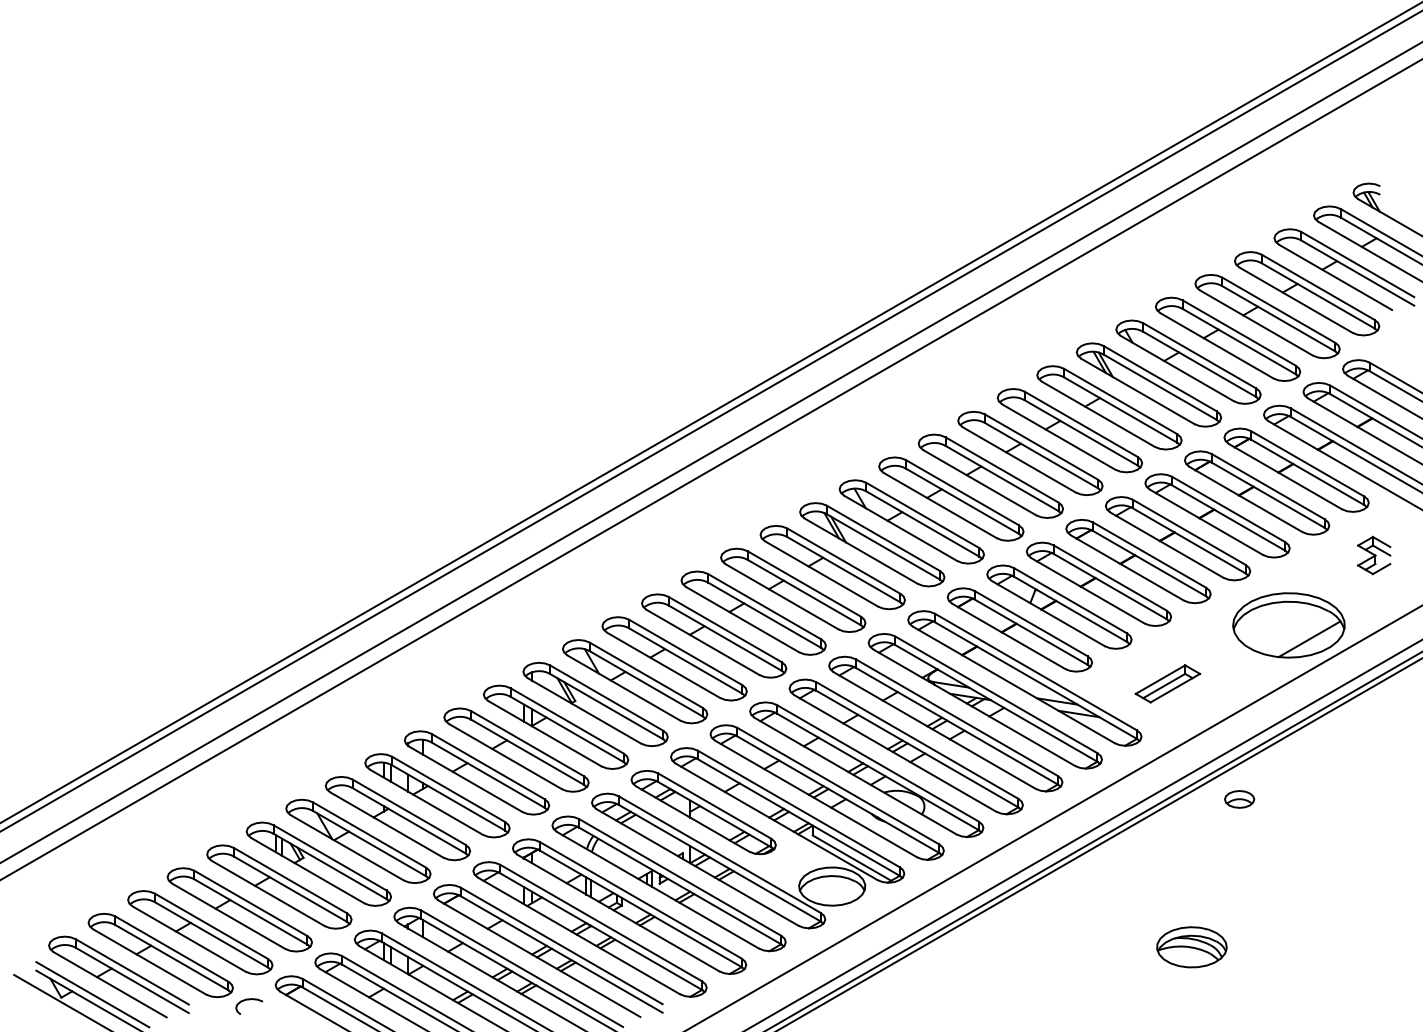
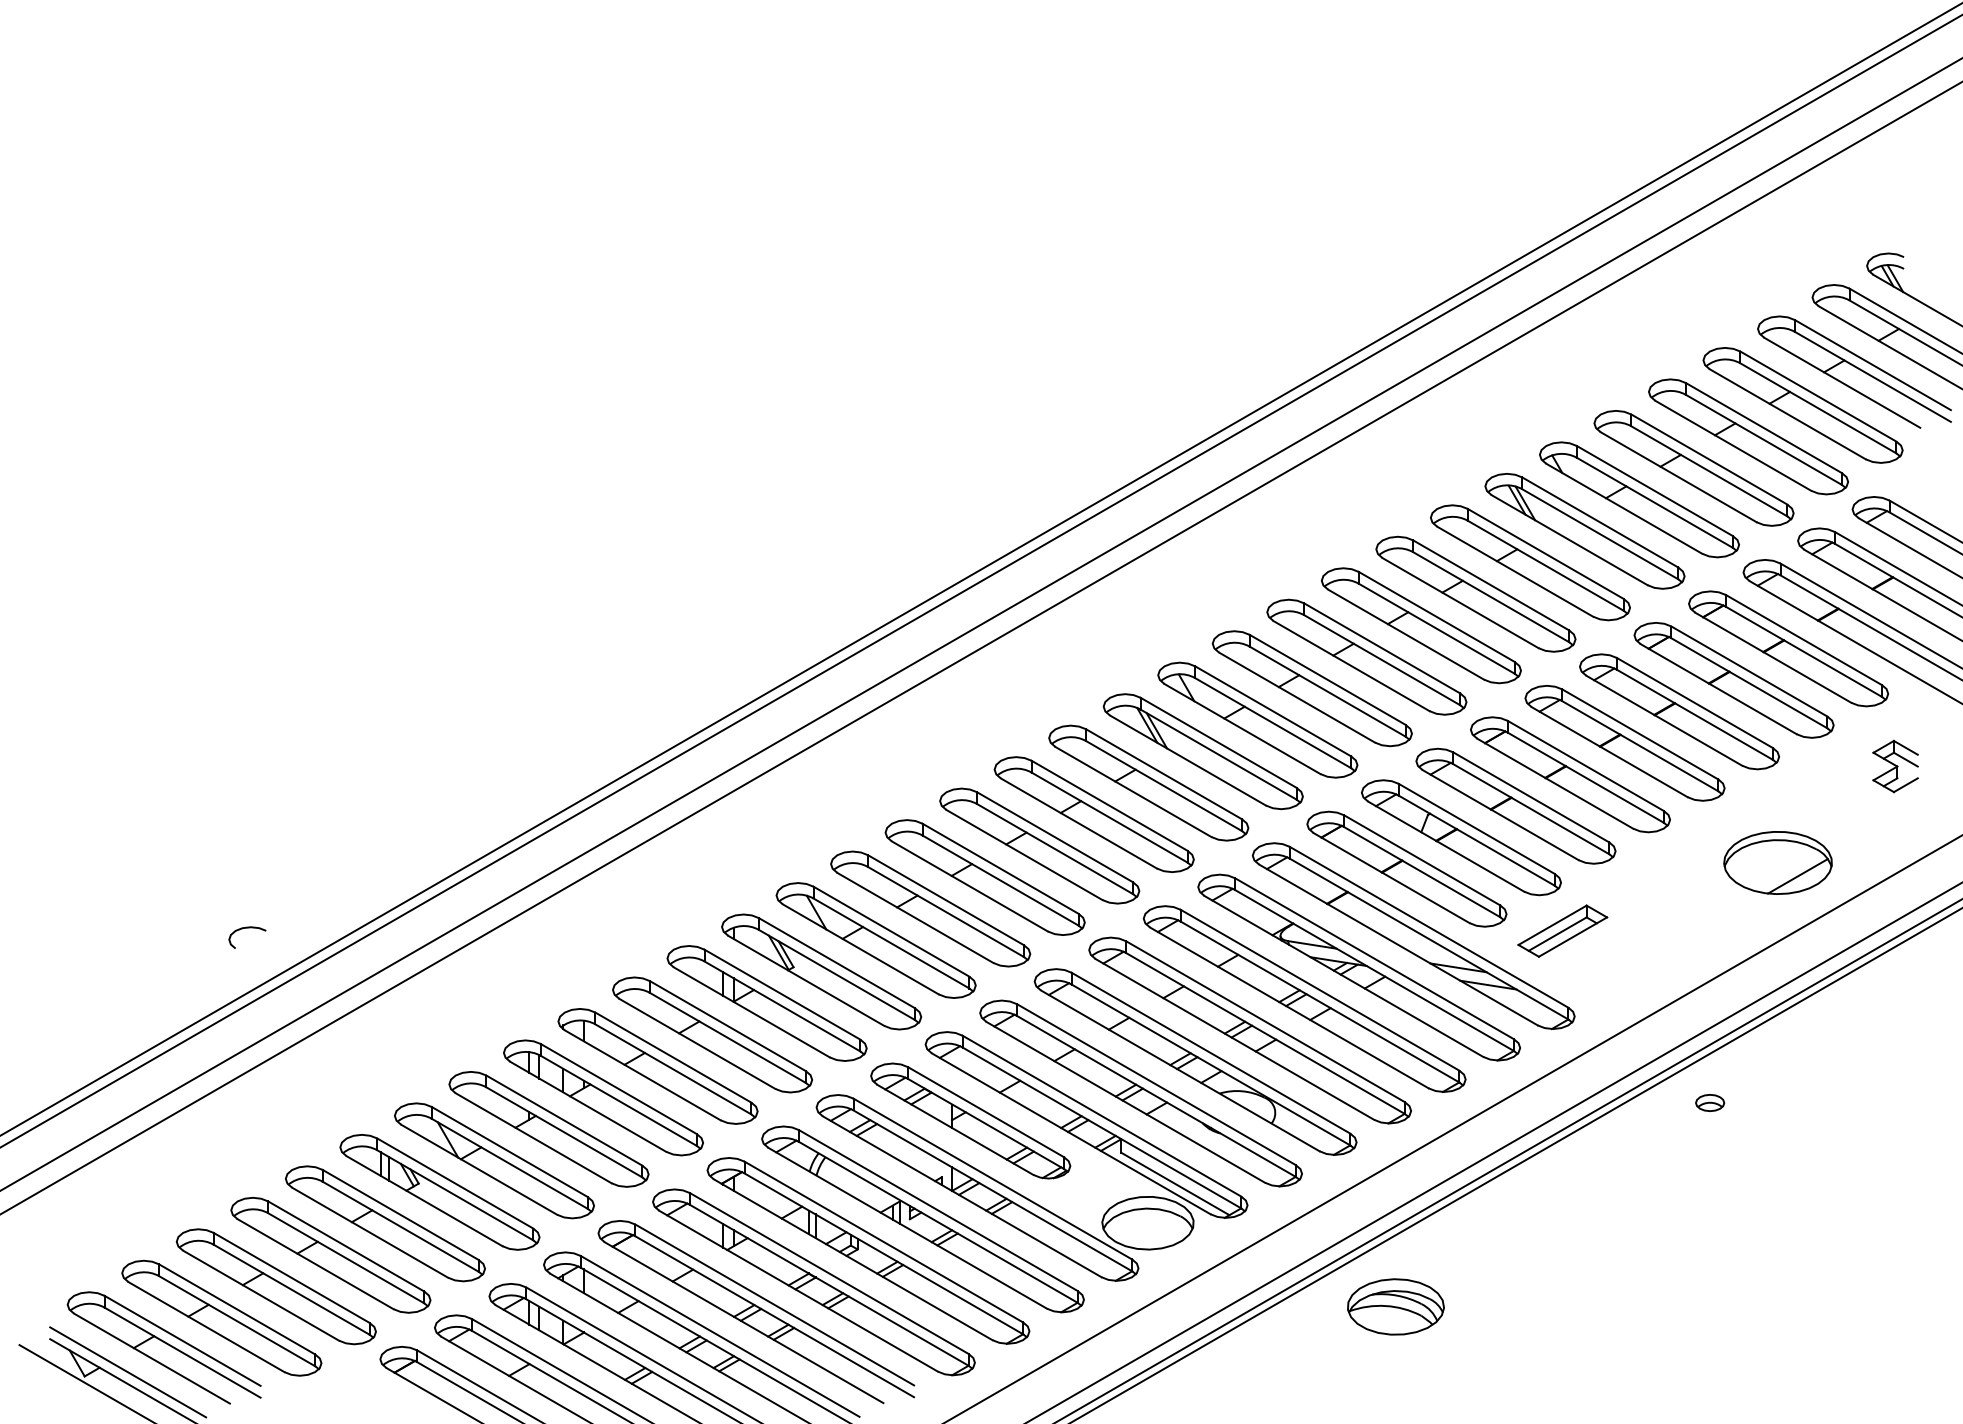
part: (1288, 625) -> (1777, 863), size x0.7
part: (1167, 683) -> (1562, 930), moved
part: (1239, 799) -> (1709, 1103), size x0.7
part: (1191, 947) -> (1395, 1307), moved
curve: (248, 1000) -> (246, 929), moved

